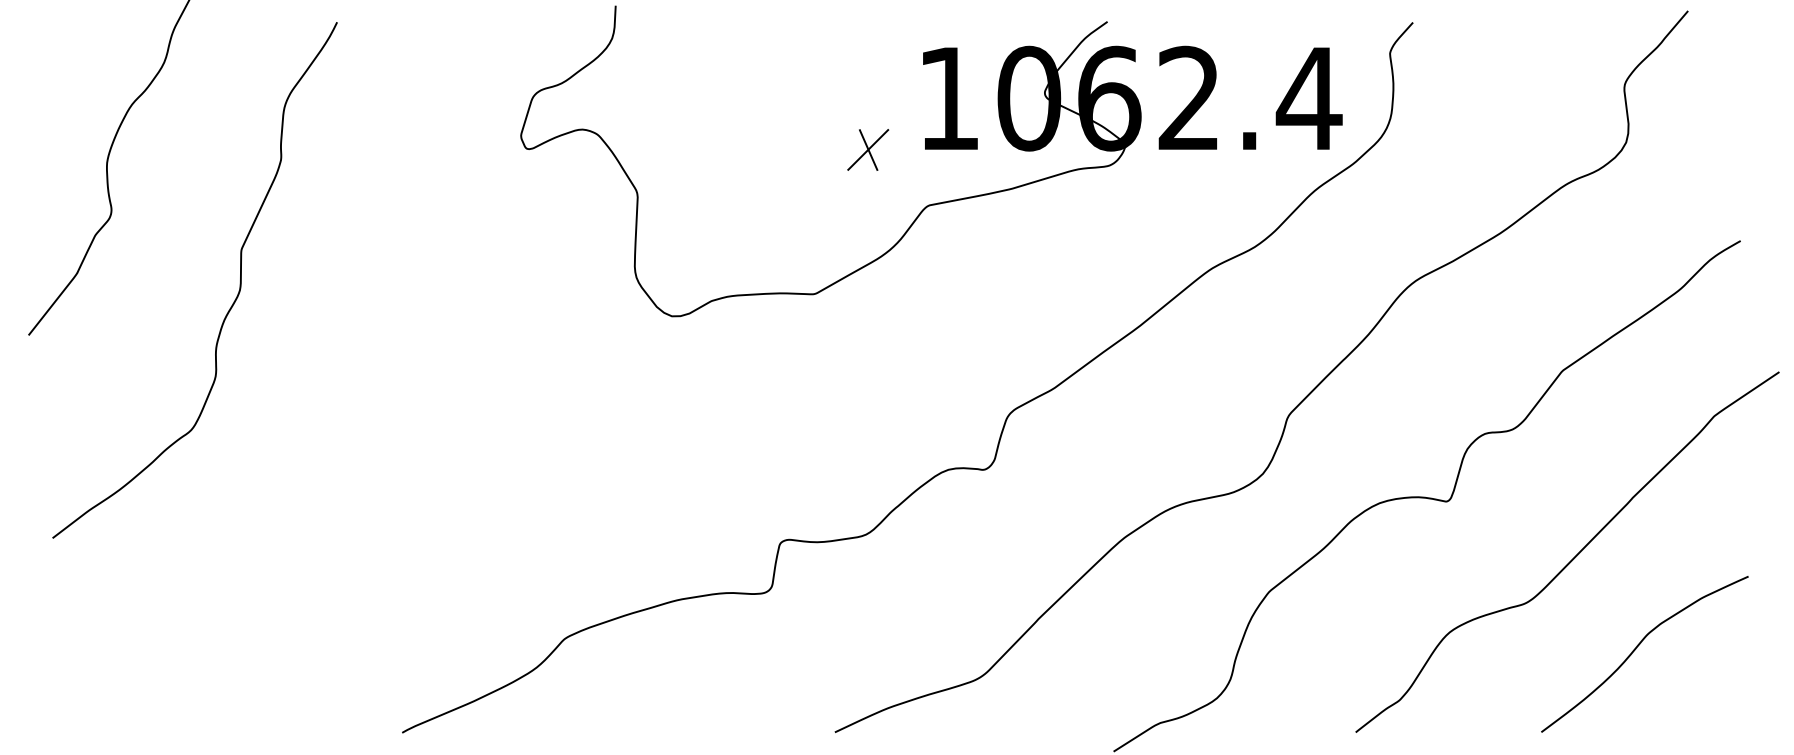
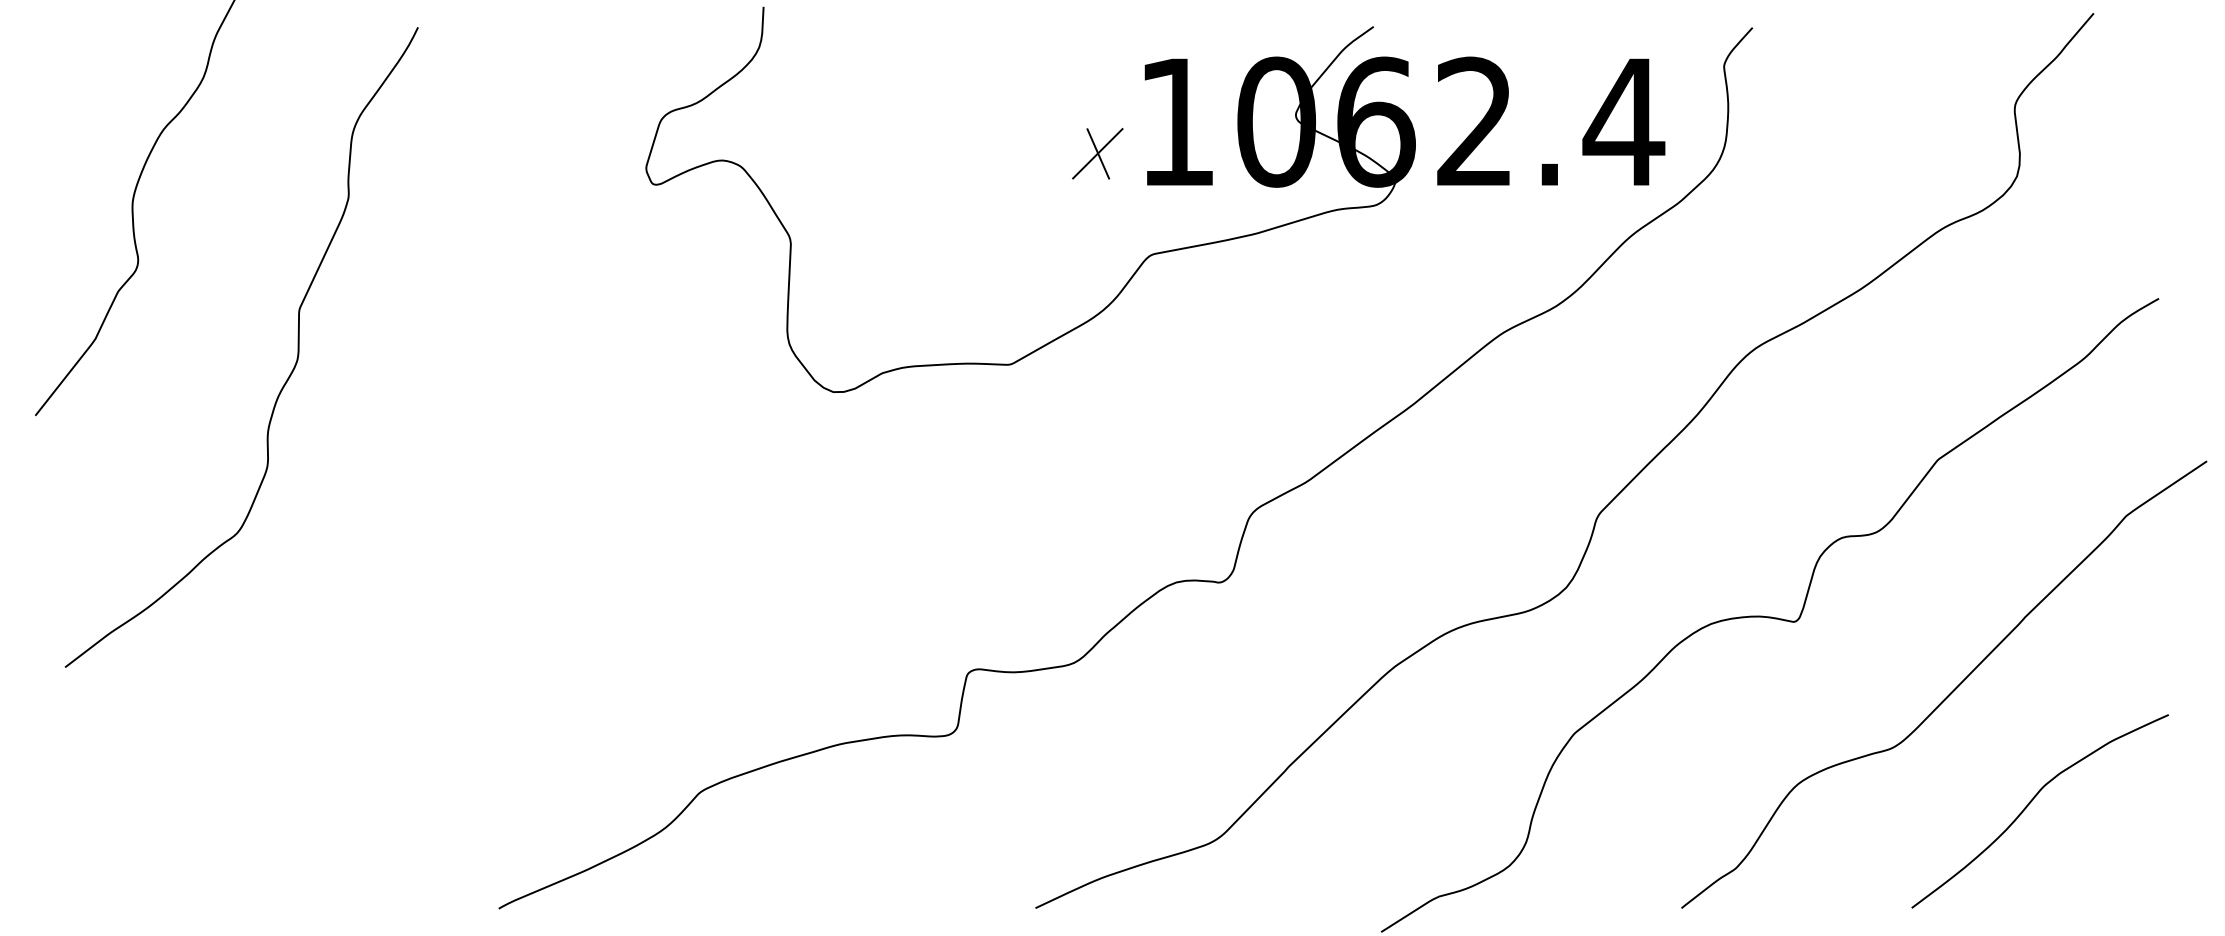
part: (867, 149) -> (1097, 153), moved

